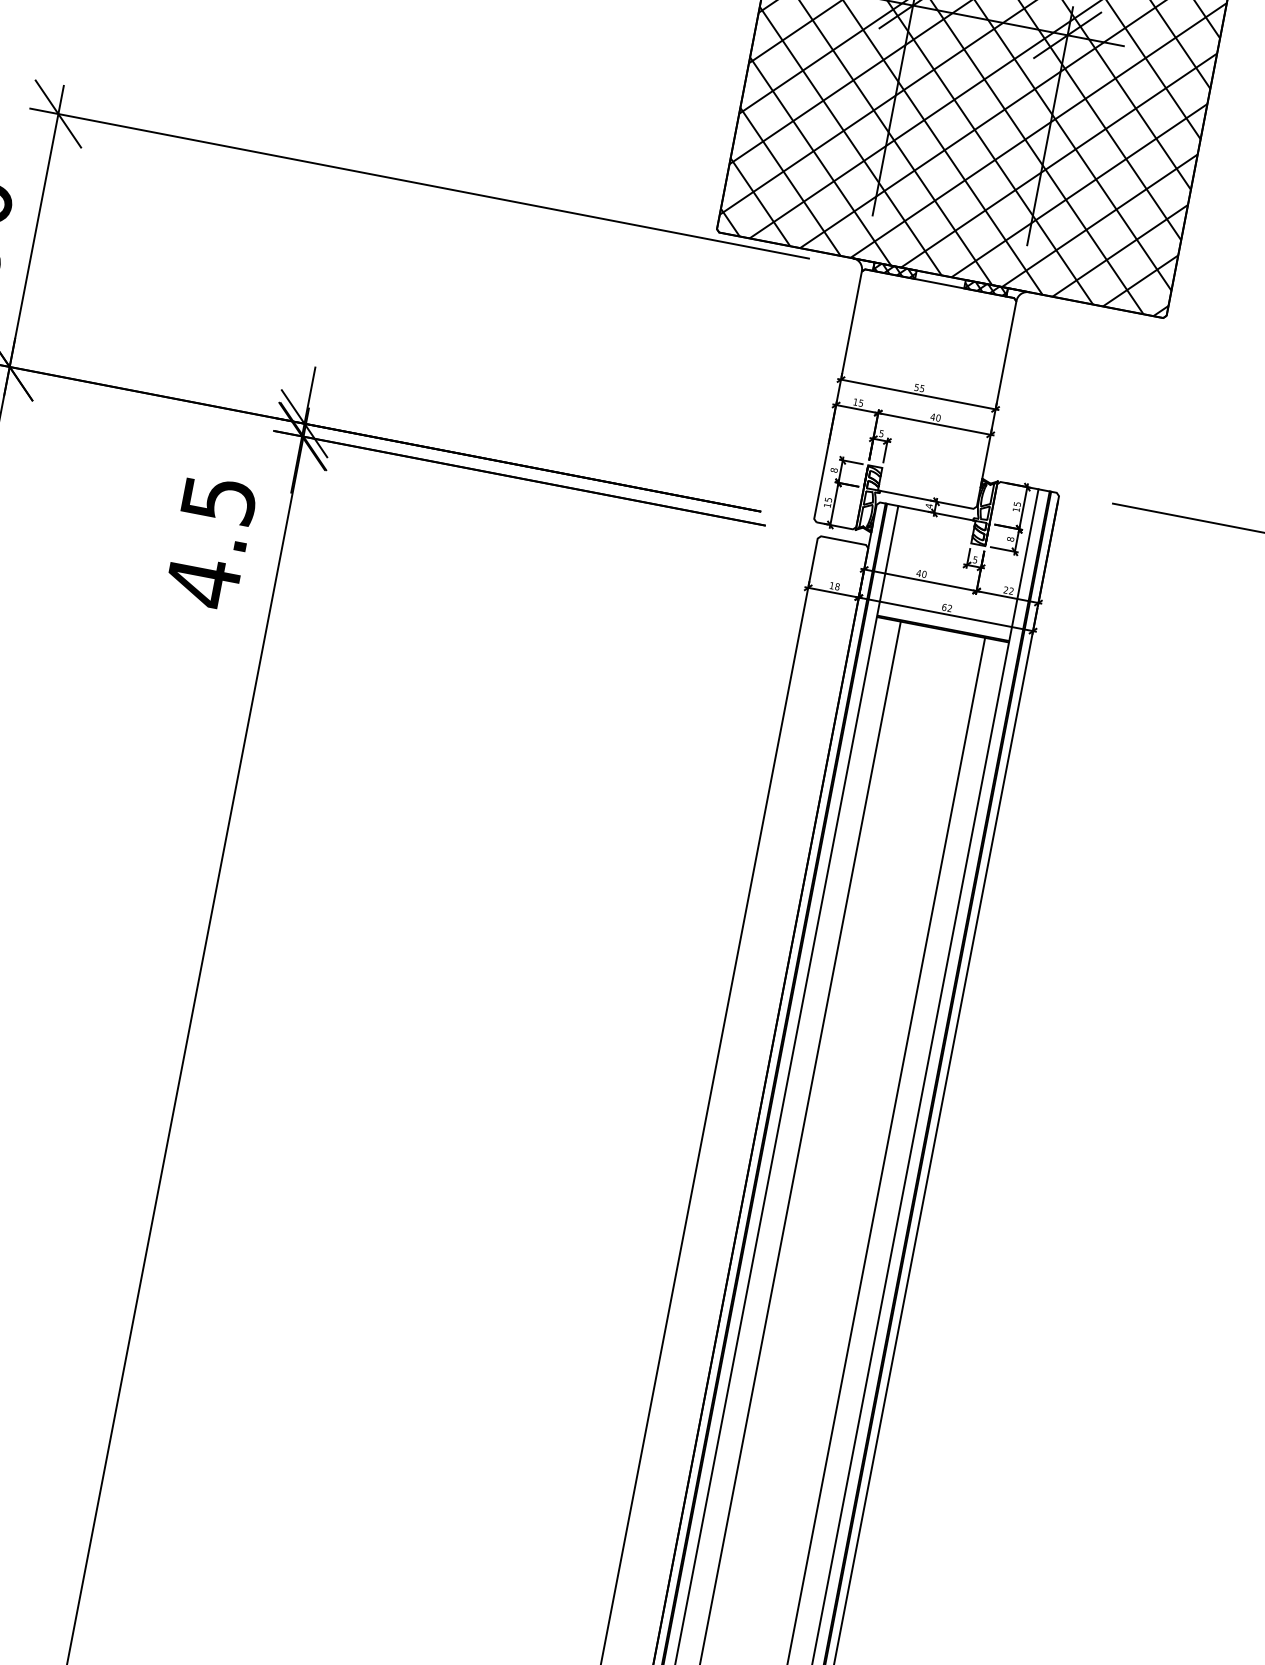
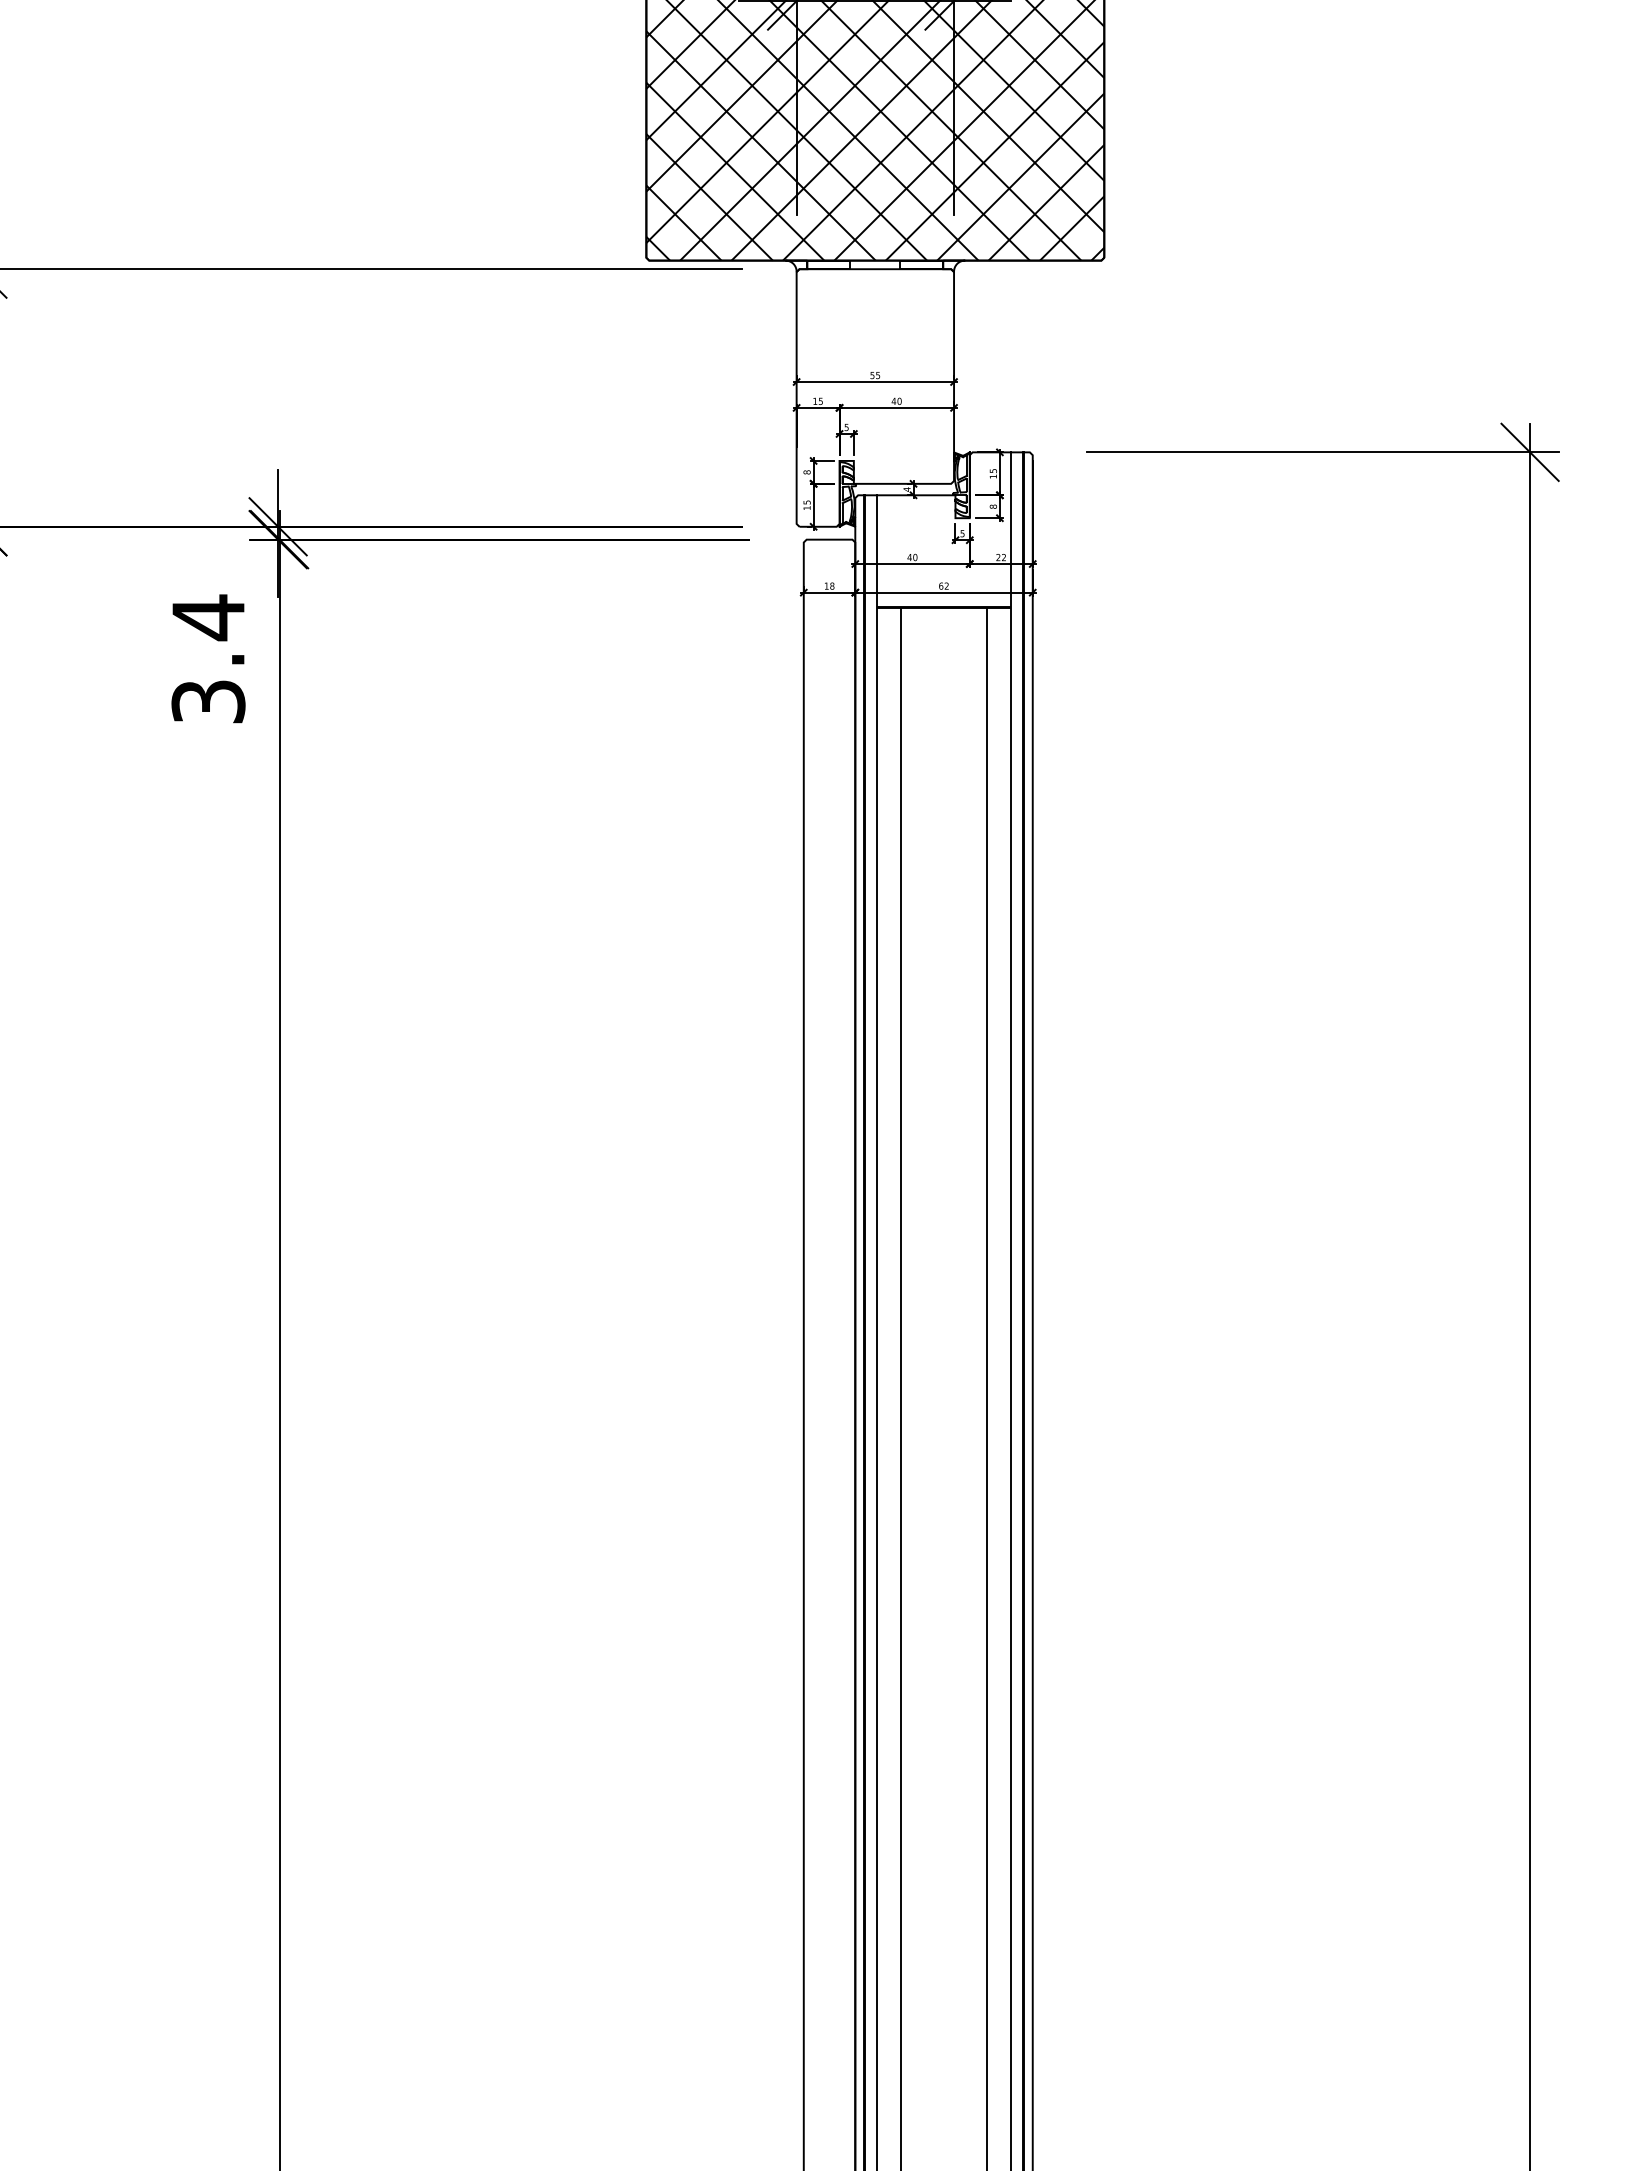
hatch: (894, 270) -> (828, 264), removed
hatch: (985, 287) -> (921, 264), removed
text: (211, 540) -> (208, 659), 4.5 -> 3.4

